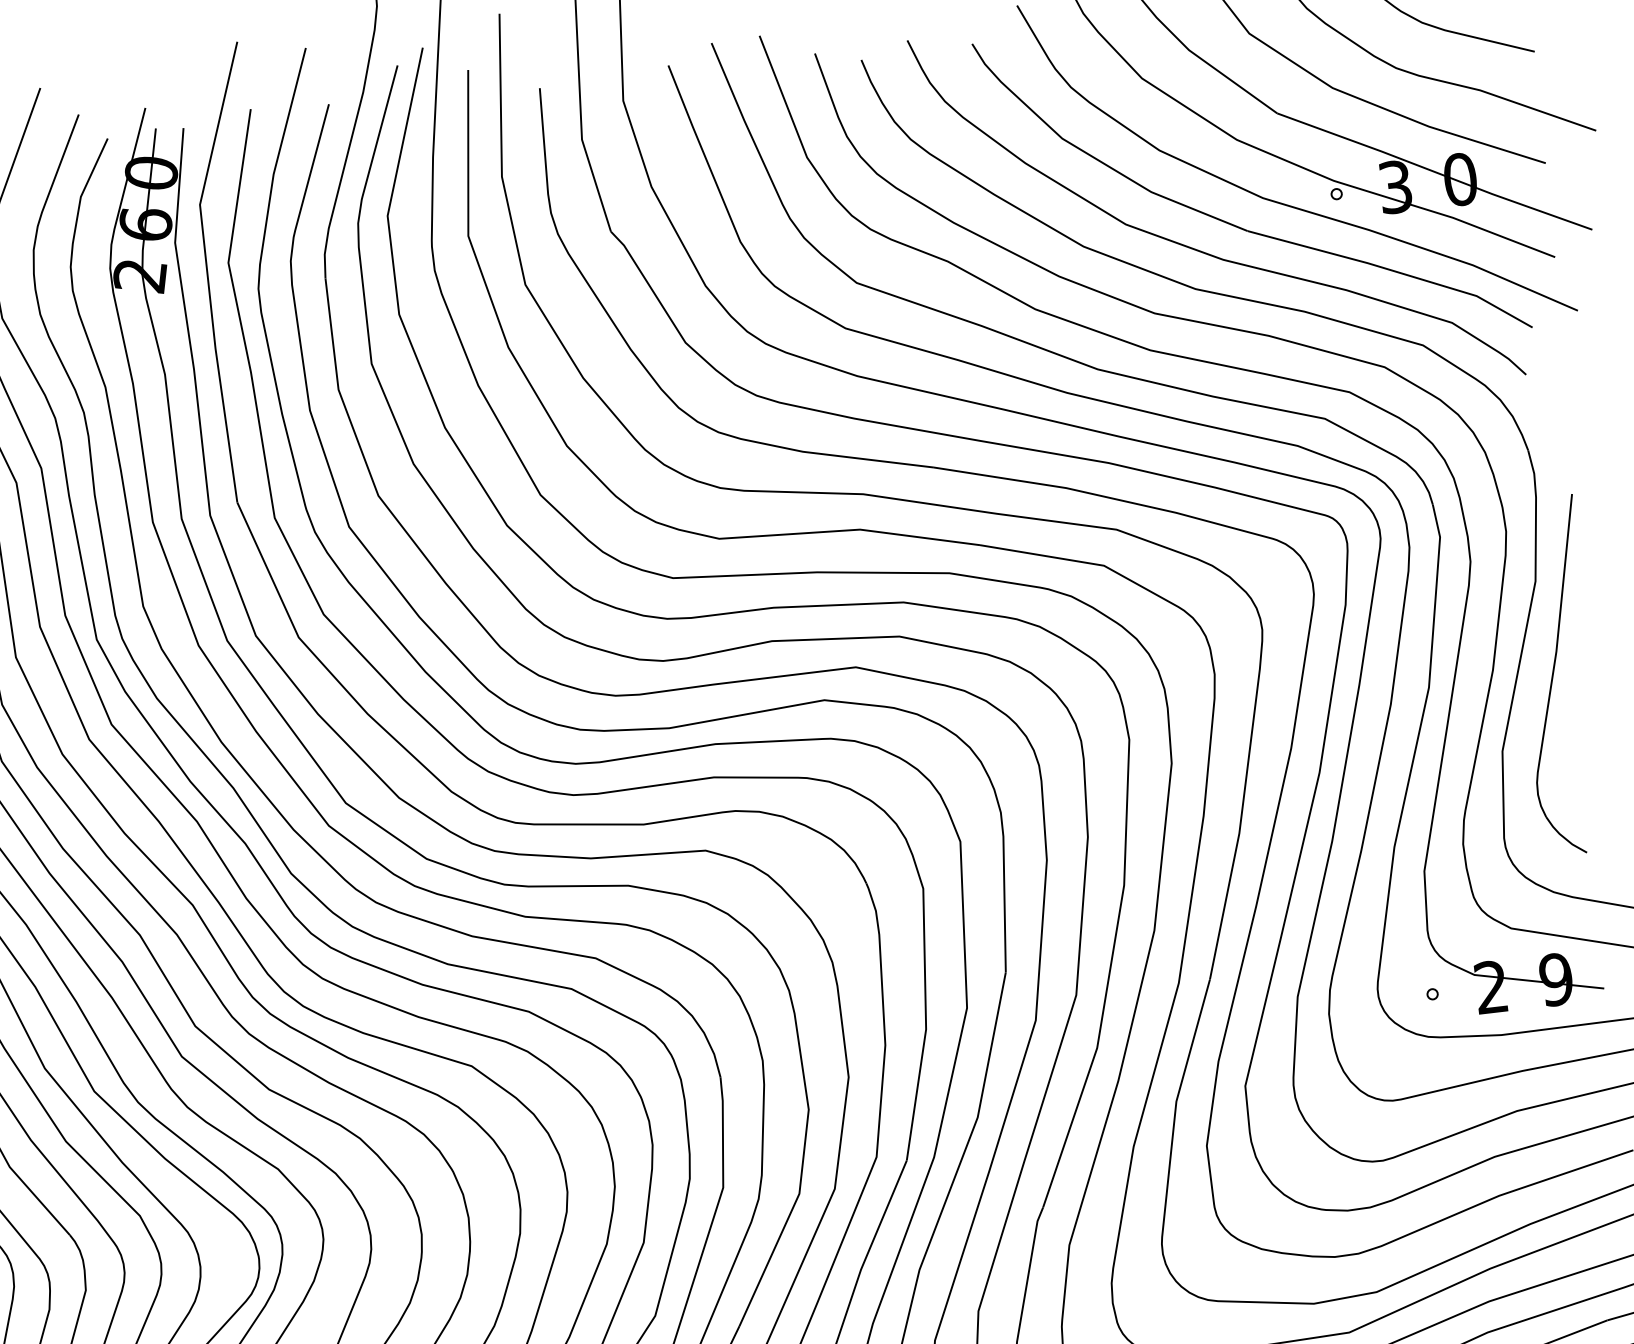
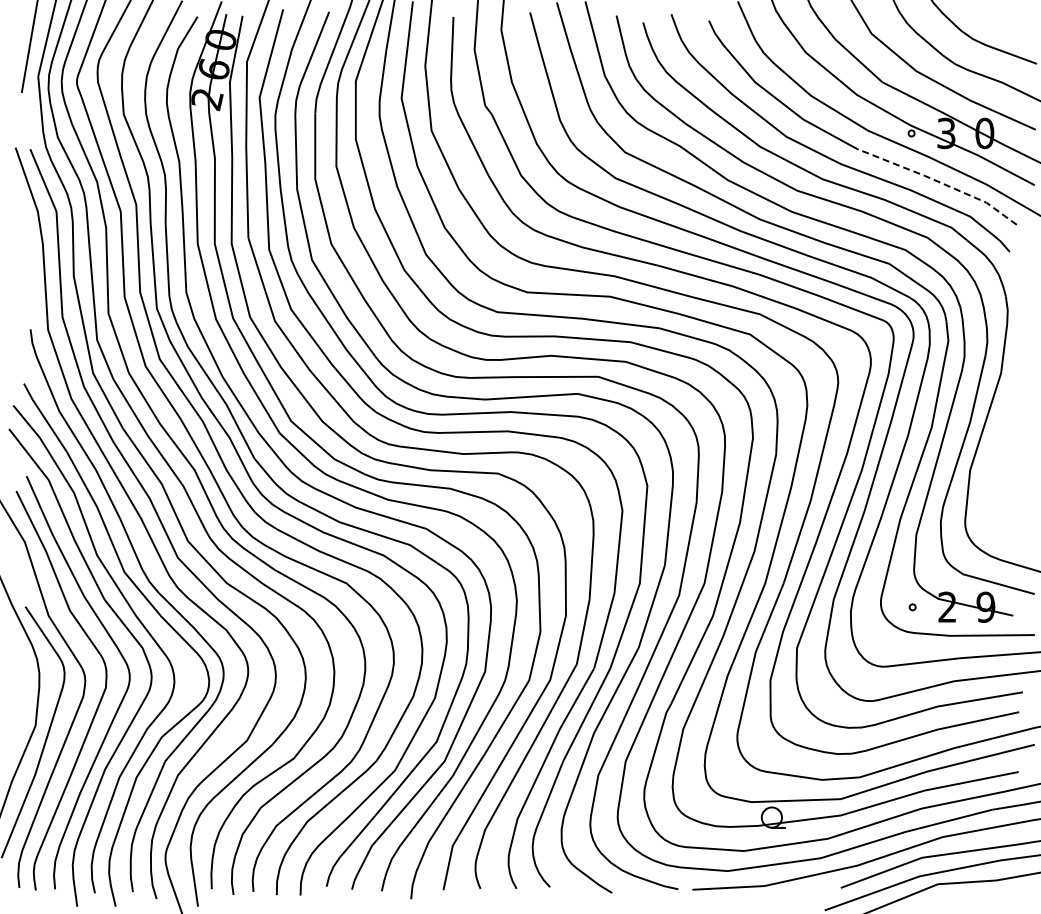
line: (1391, 269) -> (938, 181), solid -> dashed
part: (1559, 674) -> (1008, 429), removed

